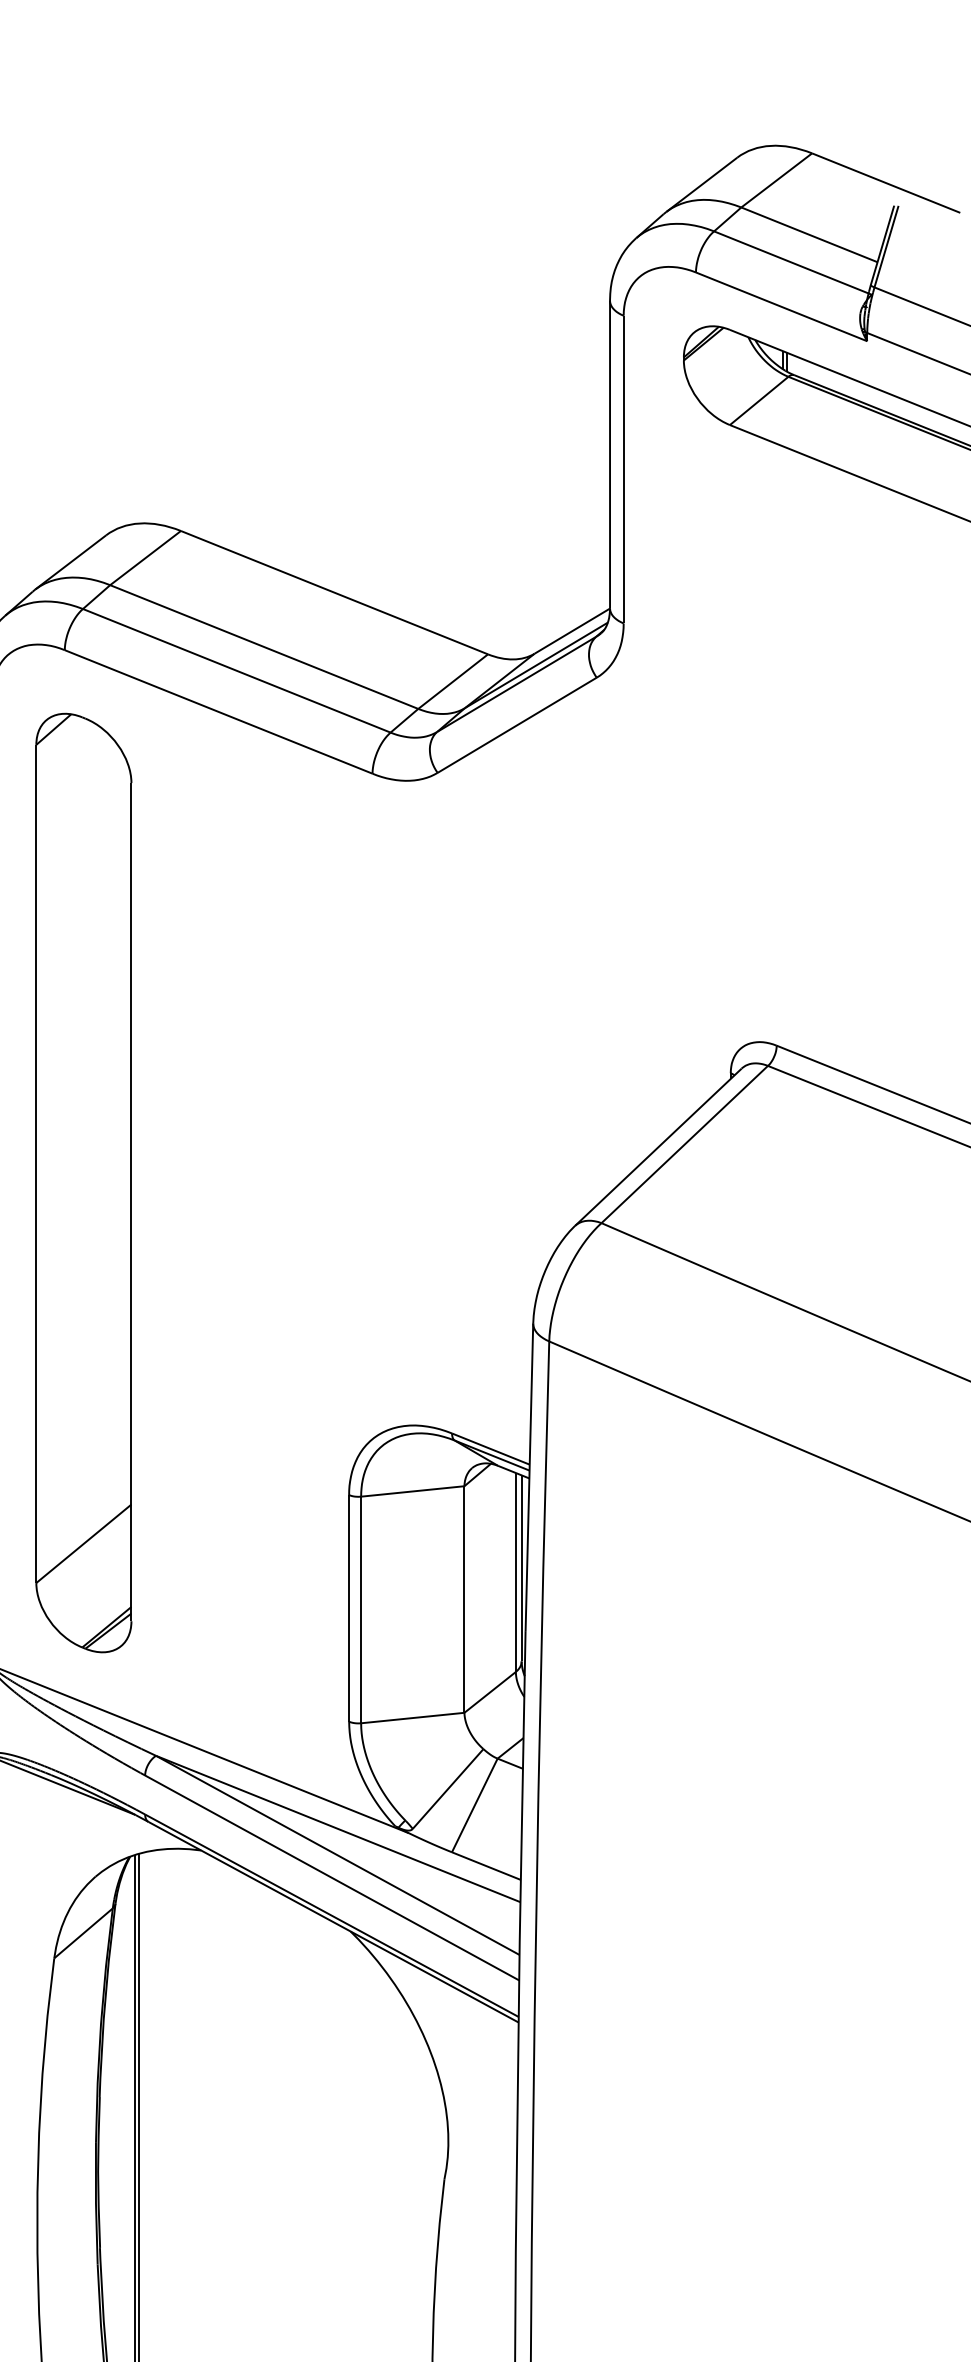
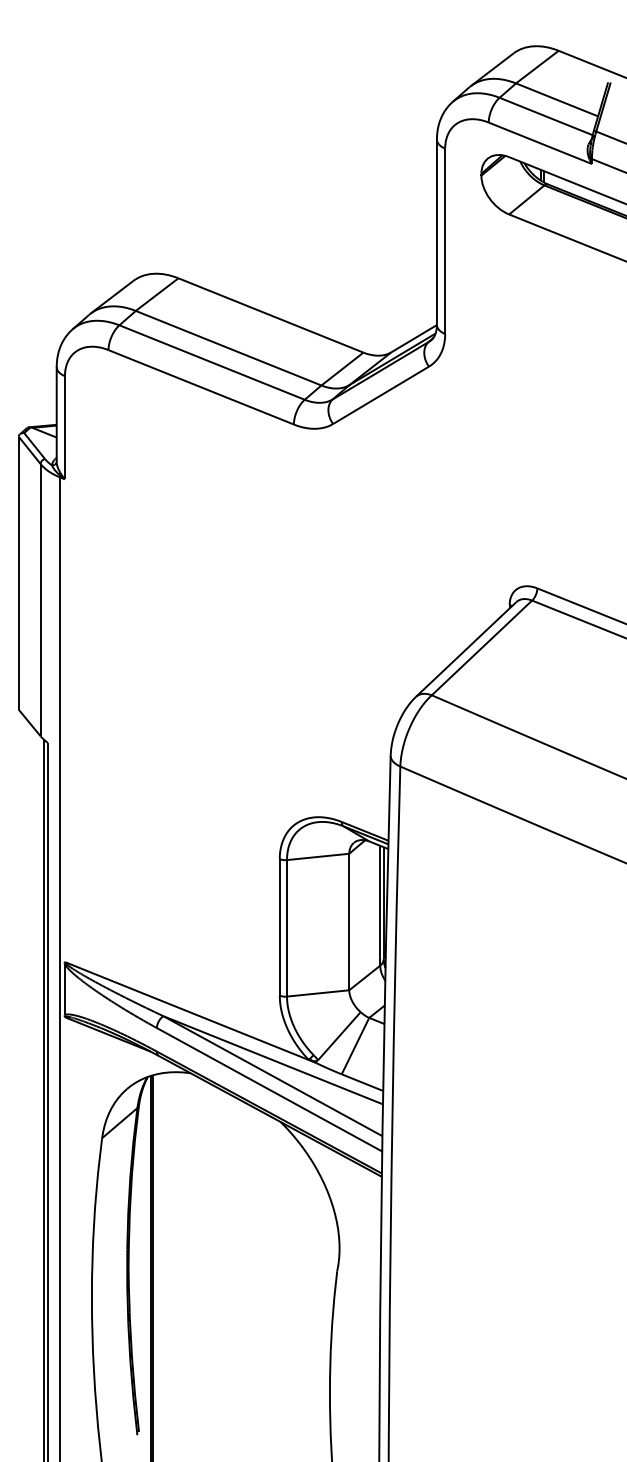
part: (83, 1181) -> (119, 670), removed

